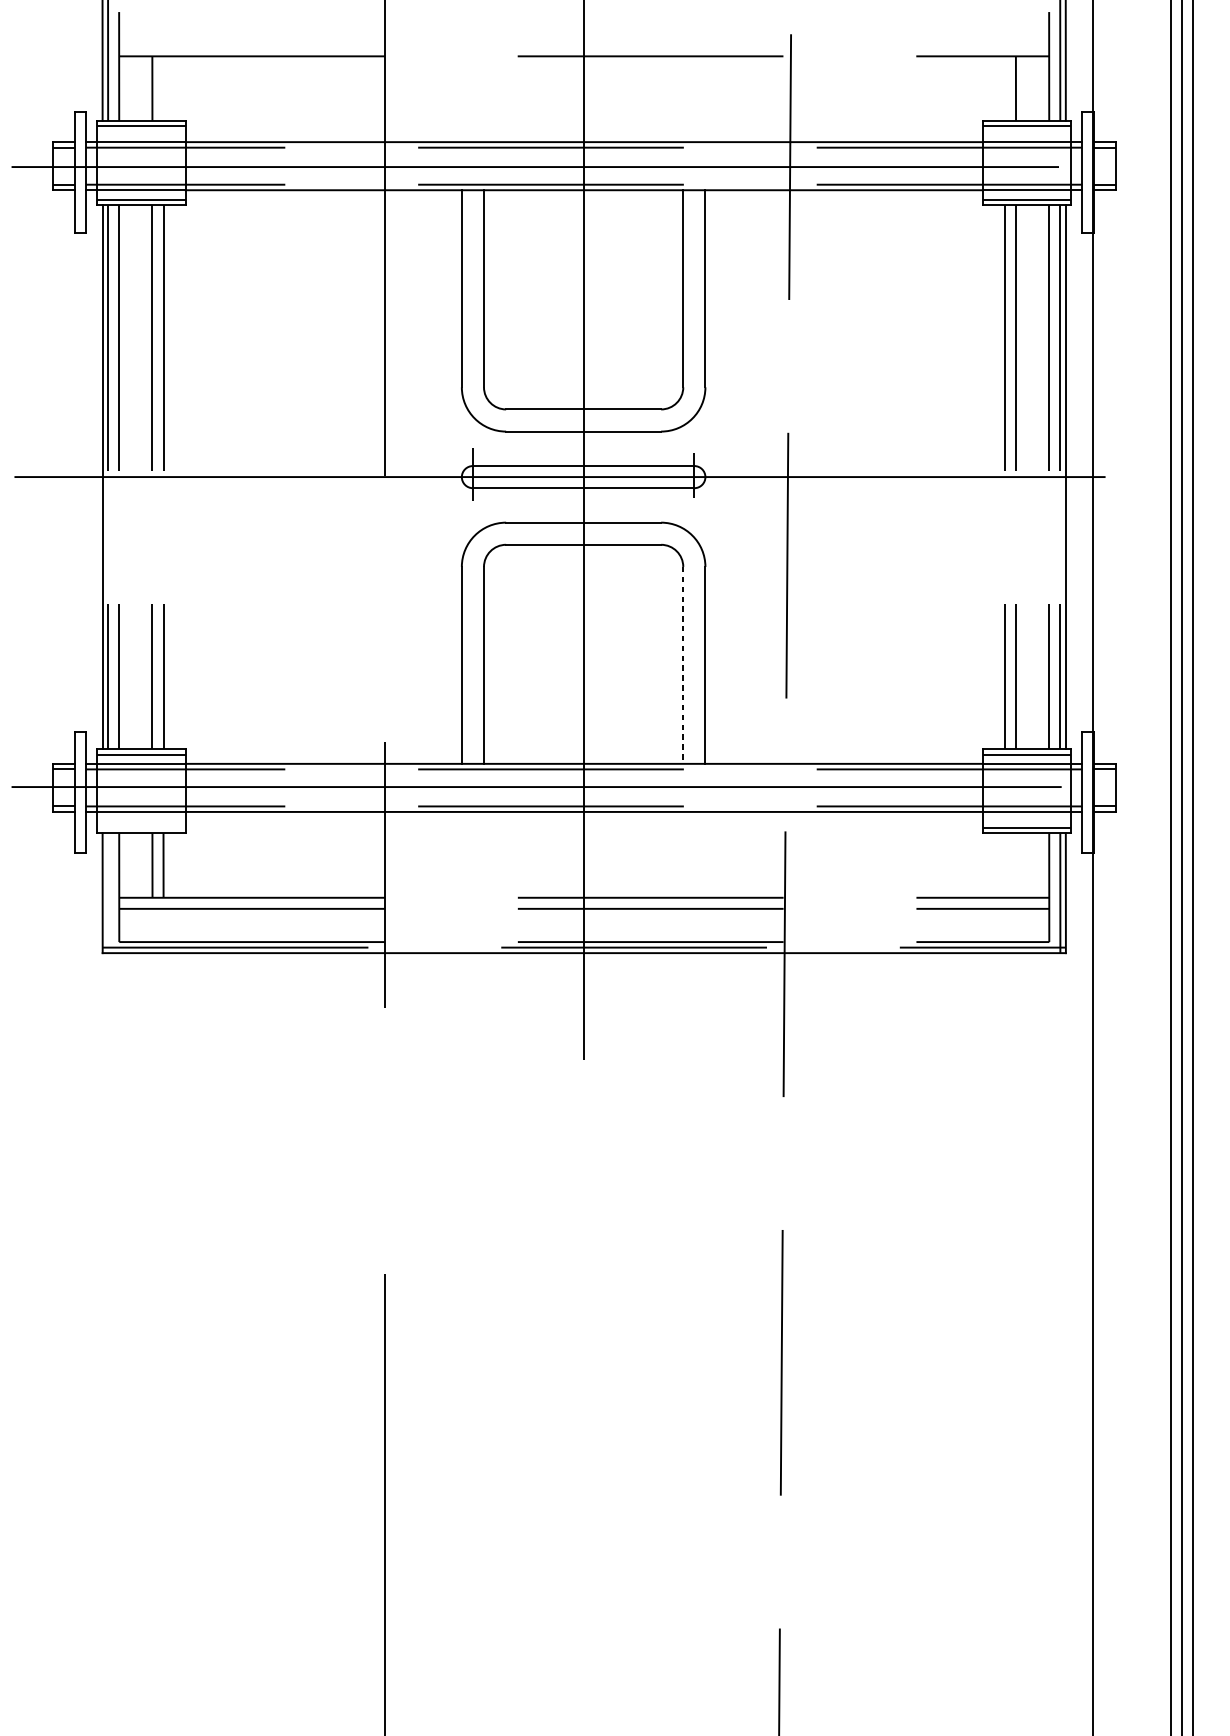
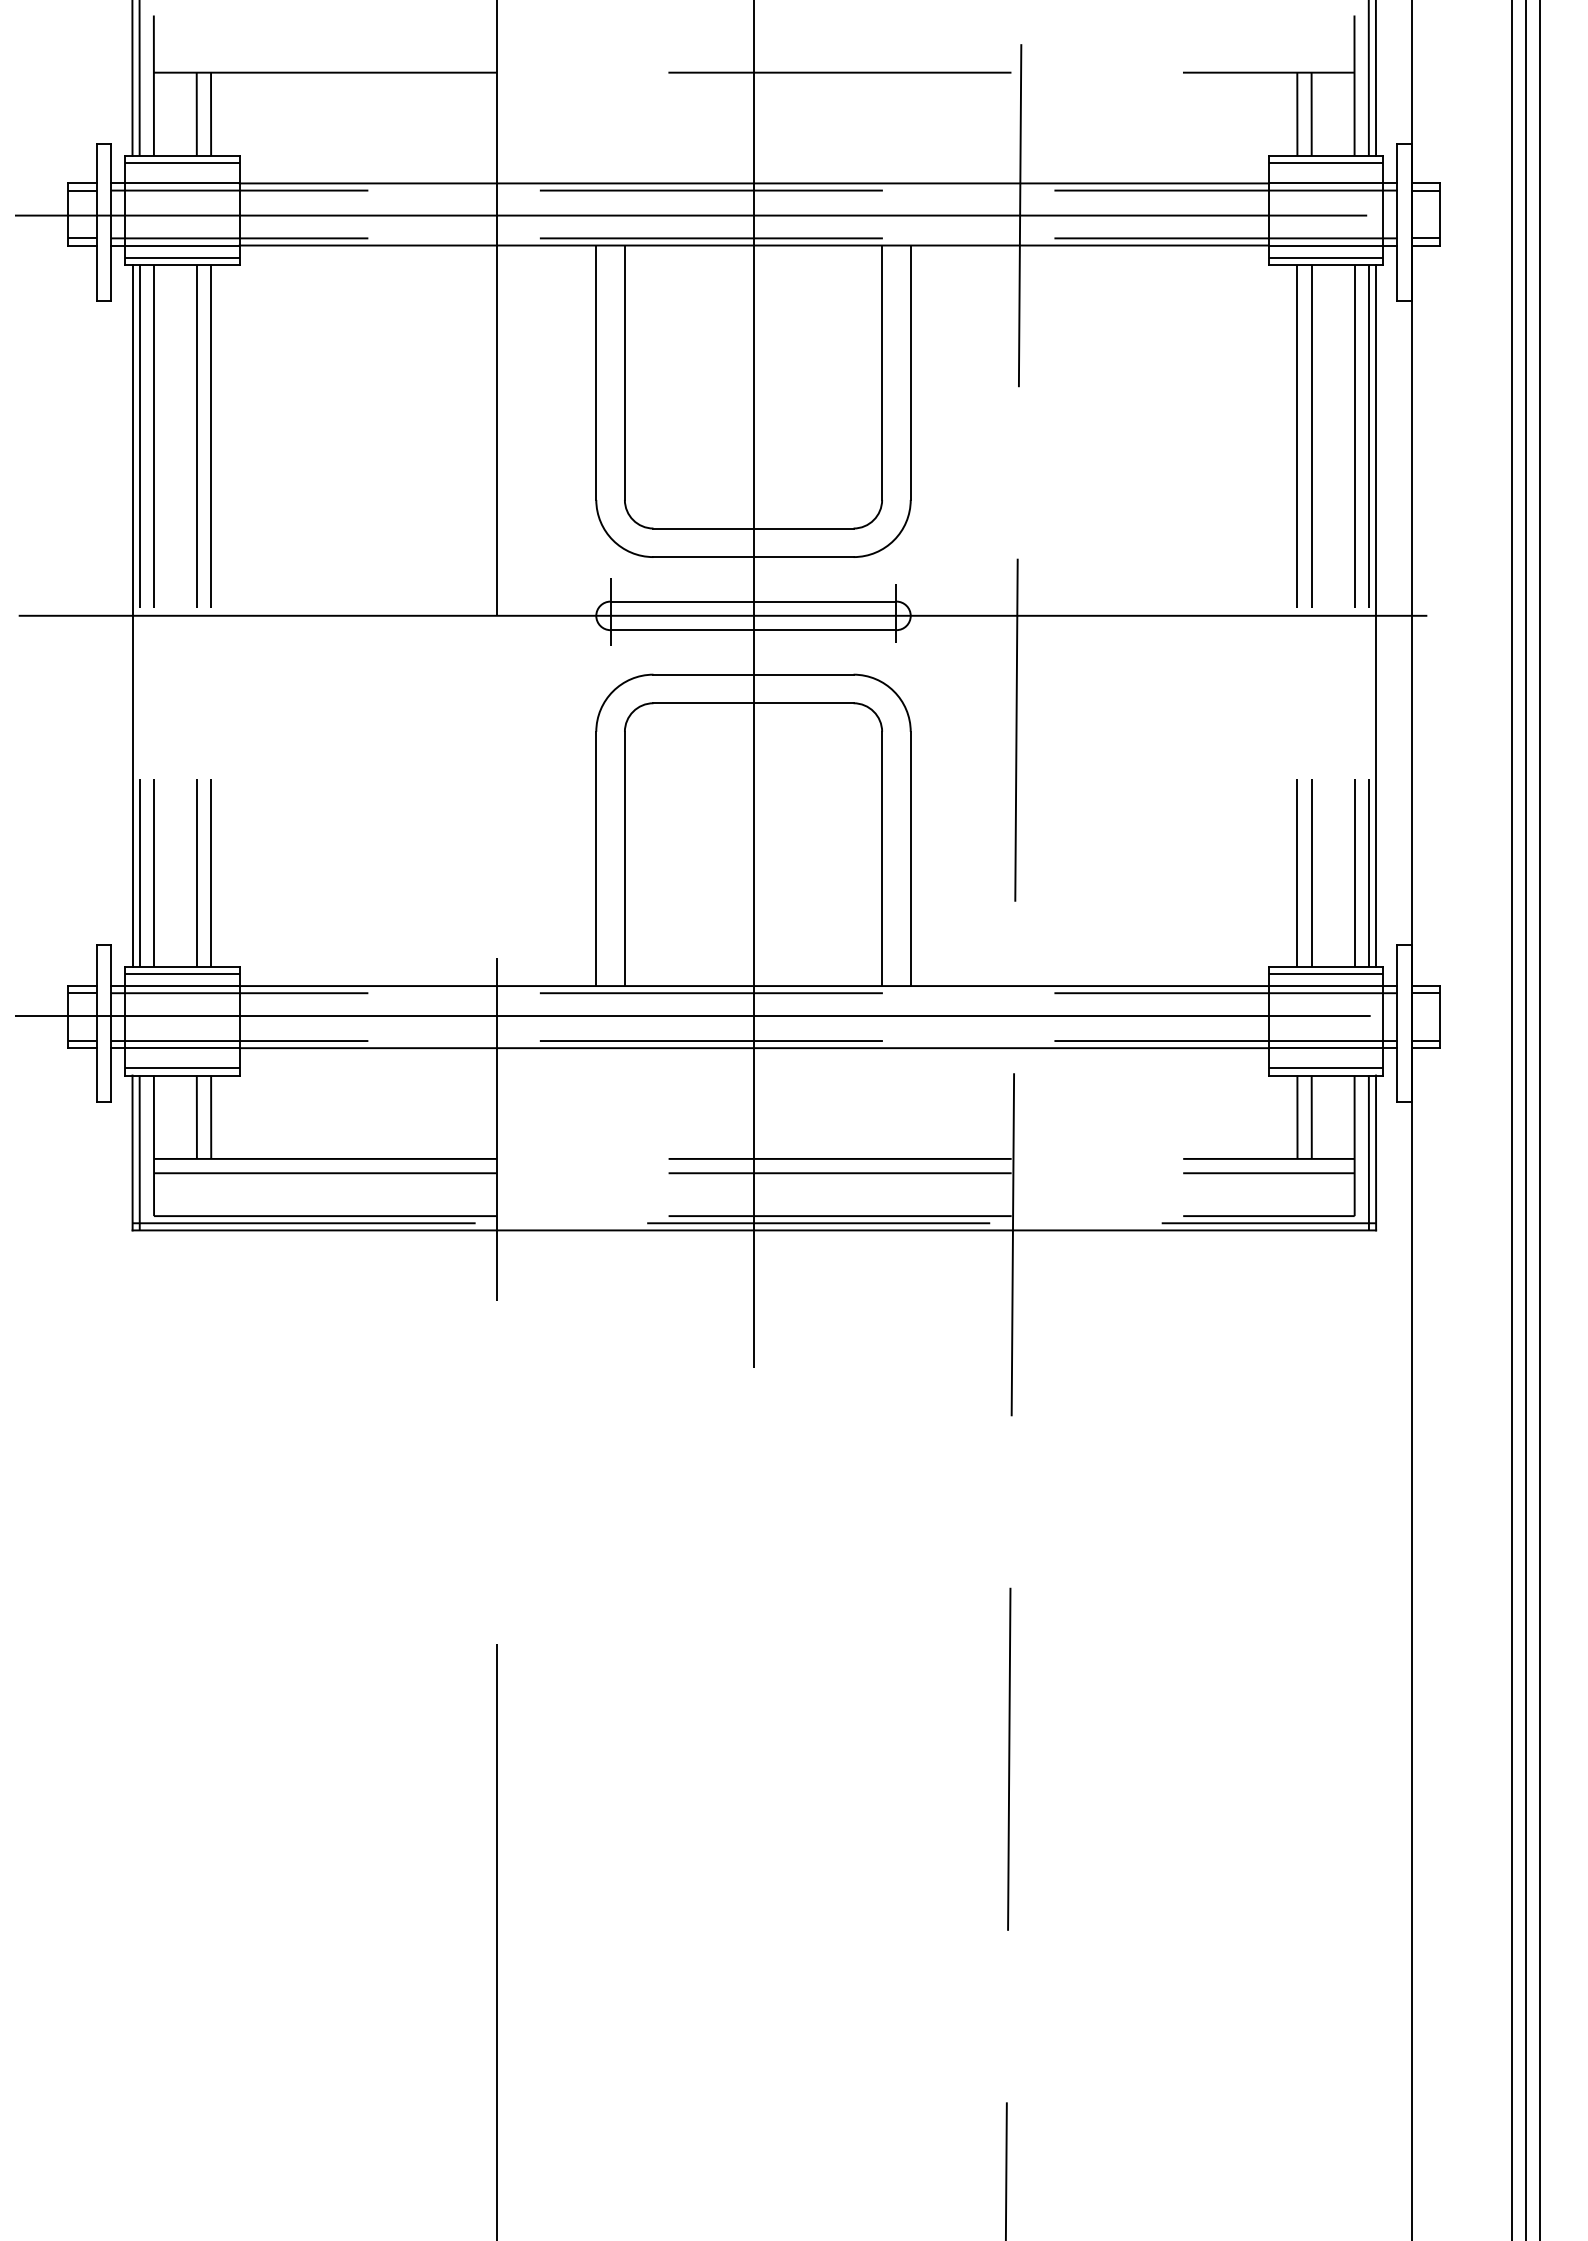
line: (163, 88) -> (211, 114), added
line: (1005, 88) -> (1297, 114), added
line: (683, 665) -> (882, 859), dashed -> solid
line: (141, 827) -> (182, 1068), added
line: (1005, 864) -> (1297, 1116), added
line: (1015, 864) -> (1311, 1116), added
line: (108, 892) -> (139, 1152), added

